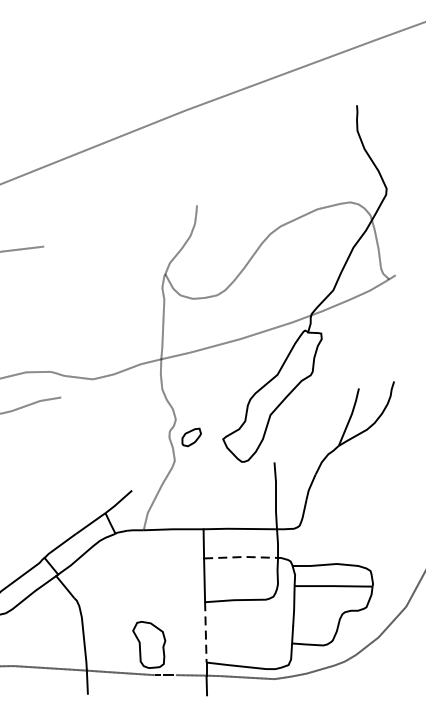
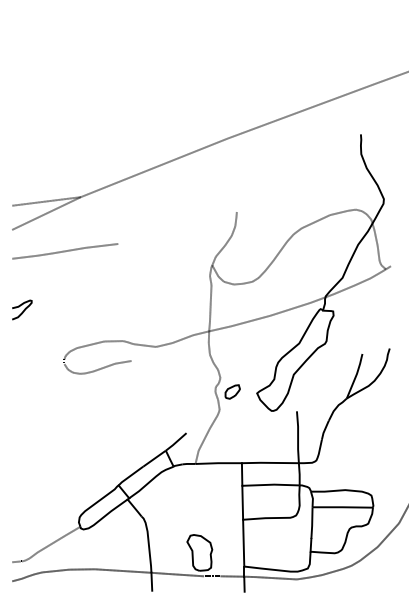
line: (241, 556) -> (271, 484), dashed -> solid
line: (205, 632) -> (243, 543), dashed -> solid

